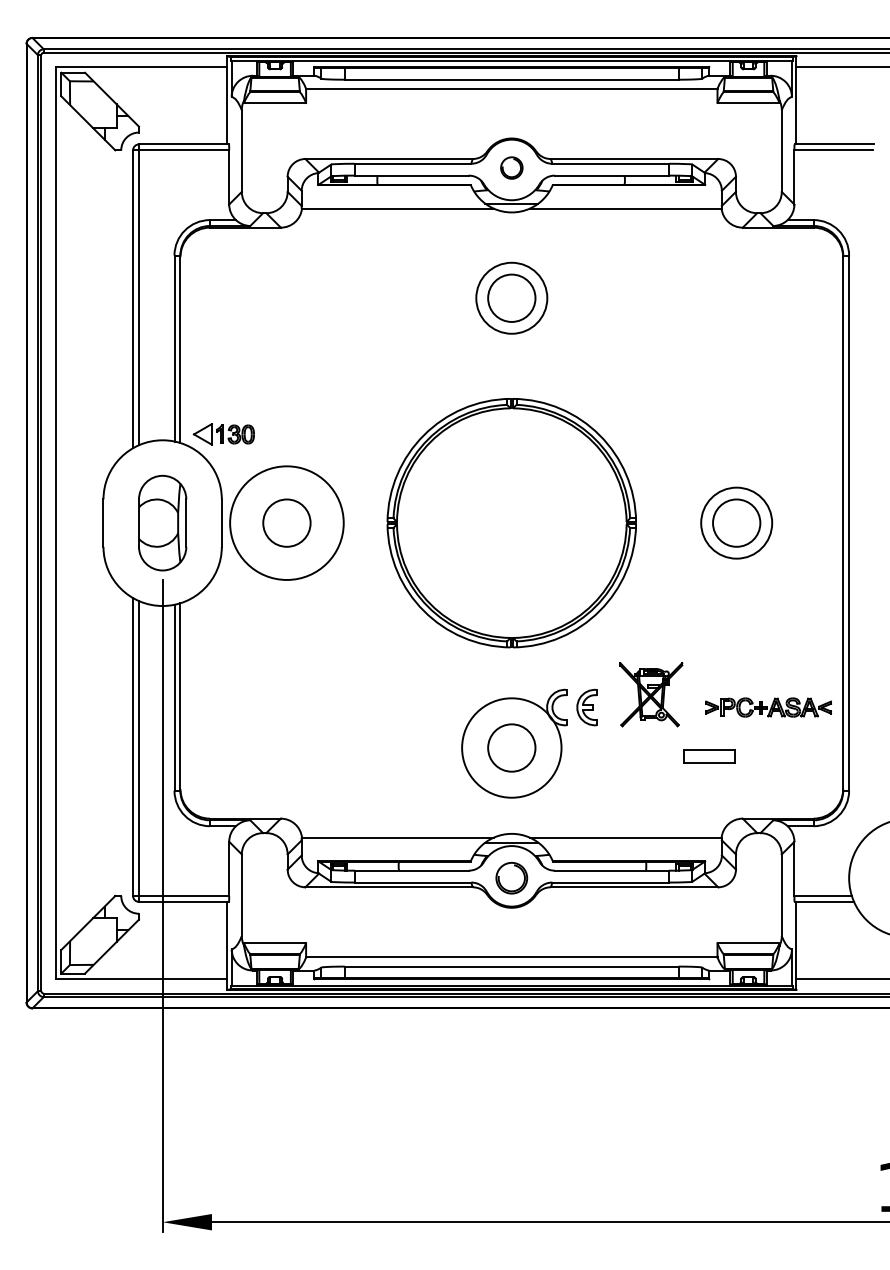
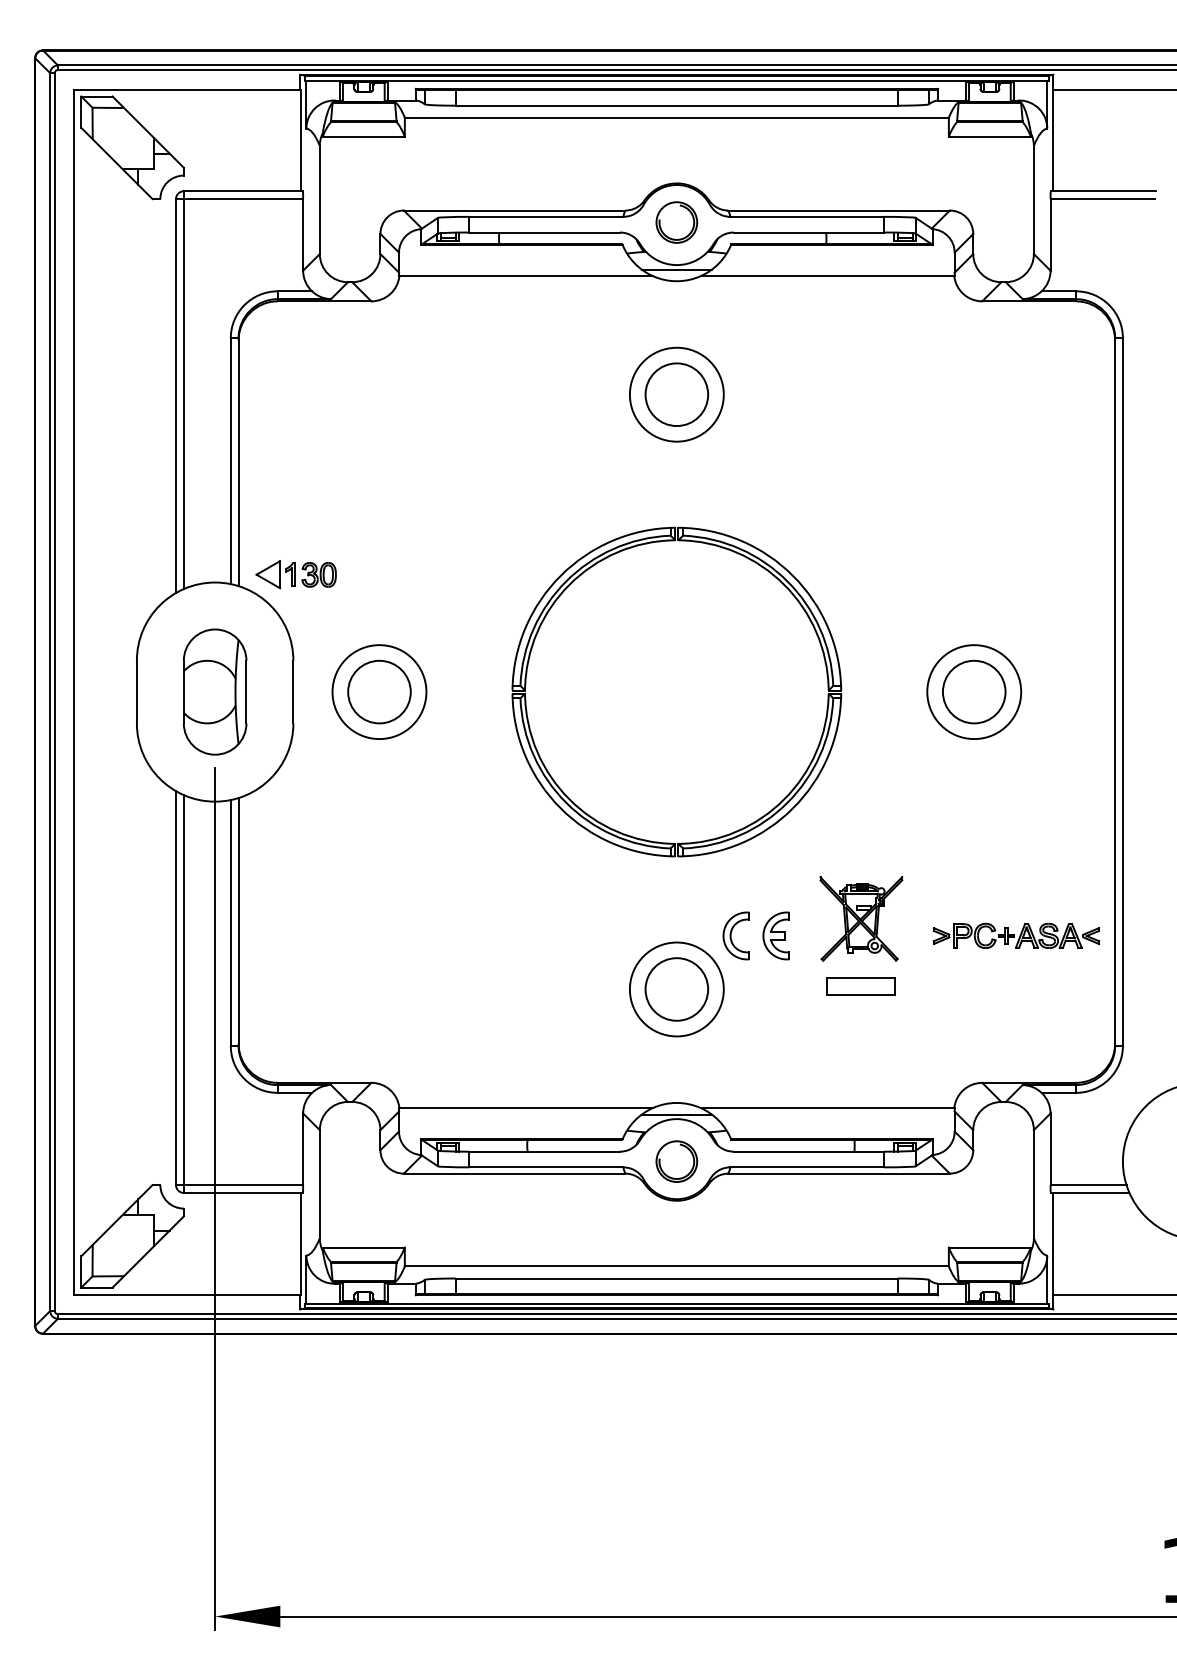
part: (511, 168) -> (676, 222), size x1.43
circle: (286, 523) -> (379, 692), size x0.62
circle: (511, 748) -> (676, 989), size x0.71
part: (708, 756) -> (860, 986), moved

